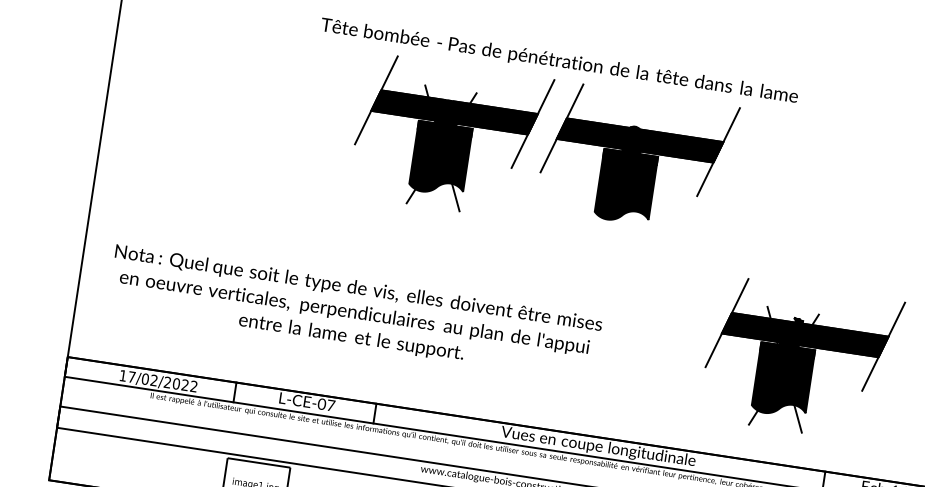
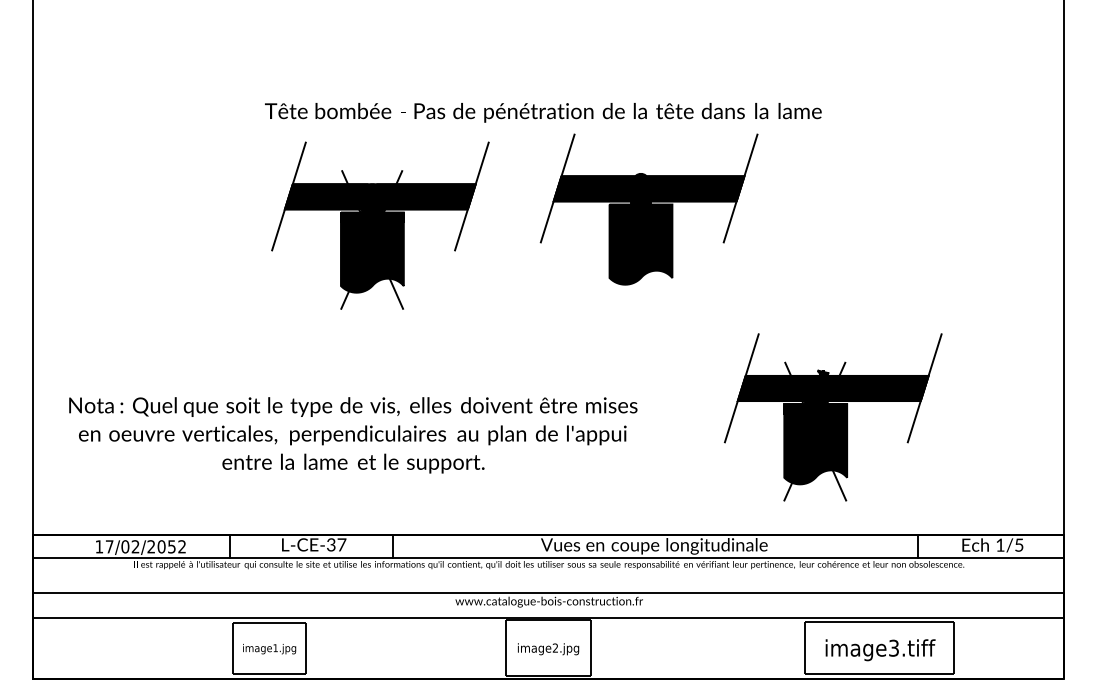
part: (451, 137) -> (380, 225), moved
part: (801, 359) -> (833, 417), moved
text: (184, 384) -> (171, 546), 17/02/2022 -> 17/02/2052
text: (321, 403) -> (330, 544), \c16711848;L-CE-07 -> \c16711848;L-CE-37

